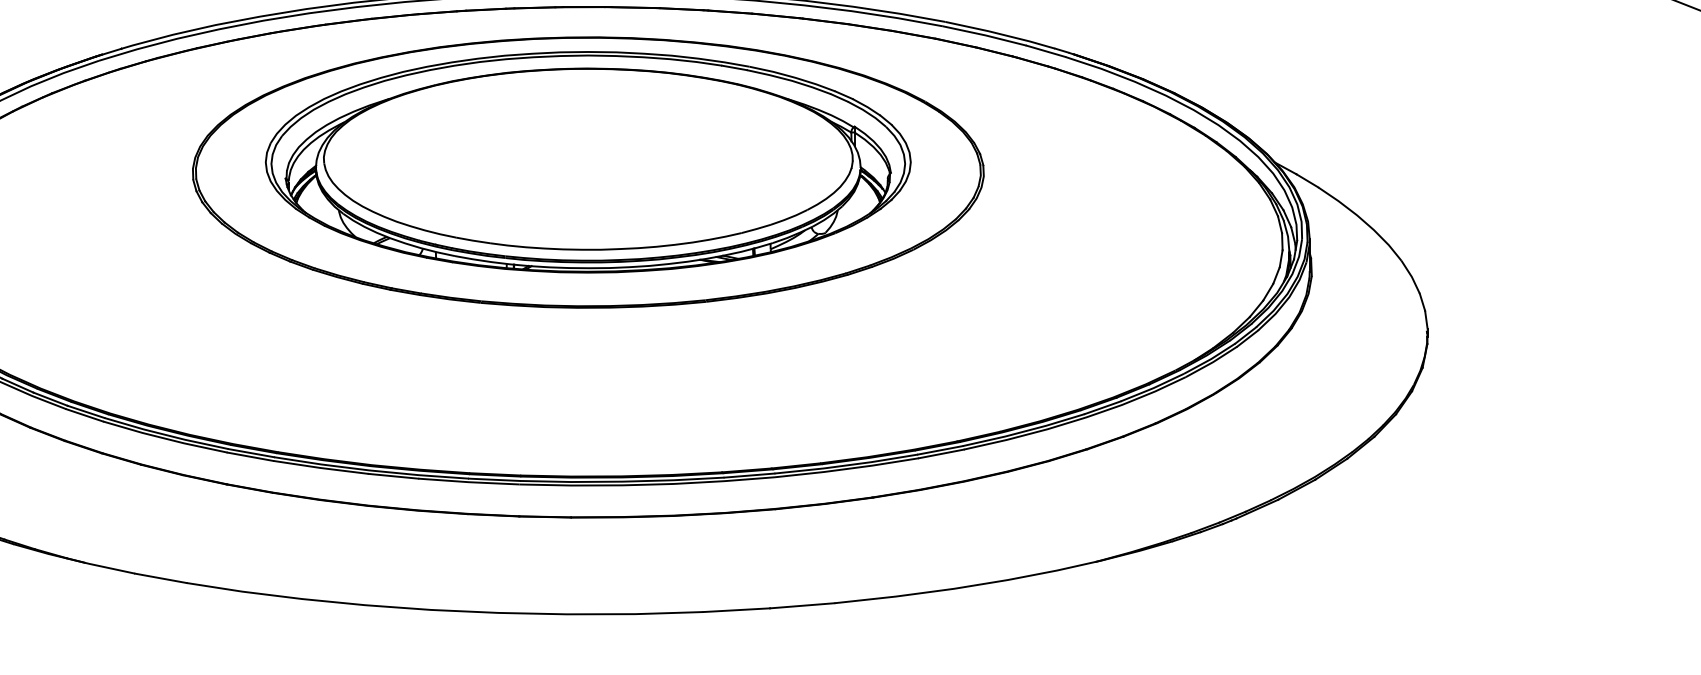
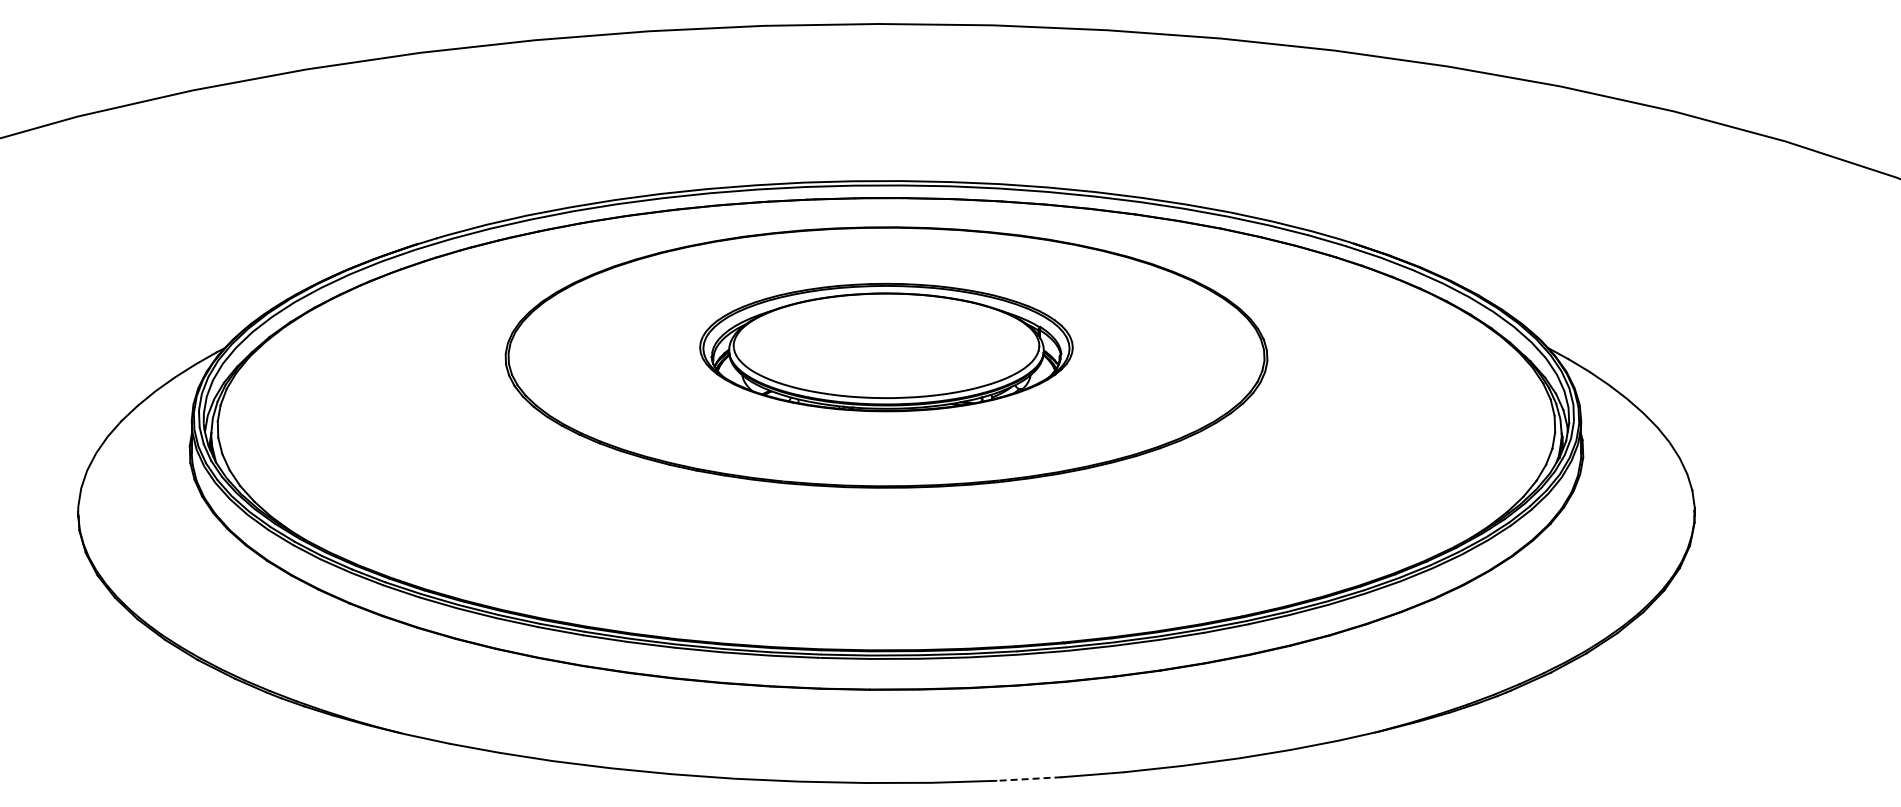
part: (588, 162) -> (886, 347), size x0.6
line: (735, 610) -> (1028, 779), solid -> dashed

